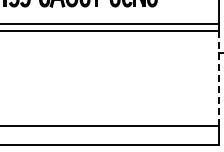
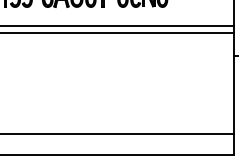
line: (219, 78) -> (233, 83), dashed -> solid

